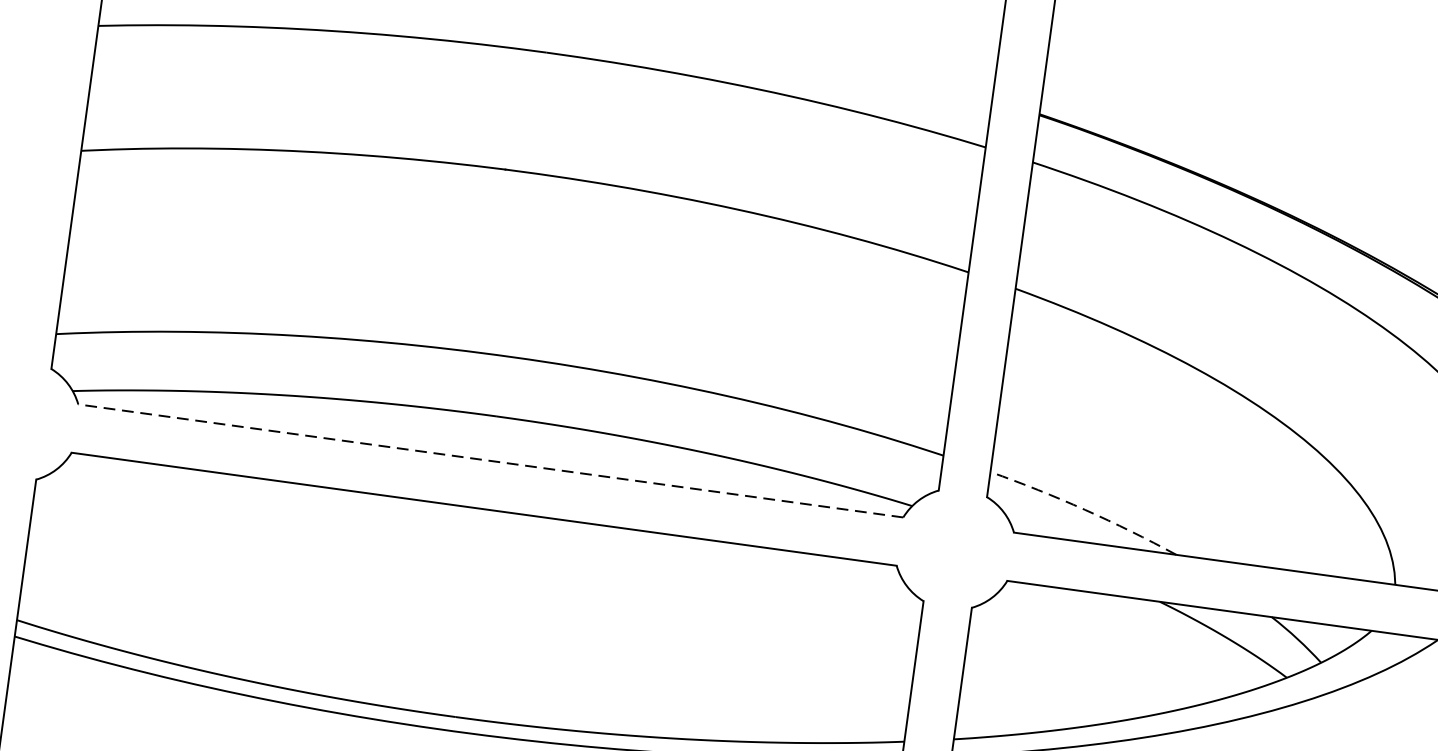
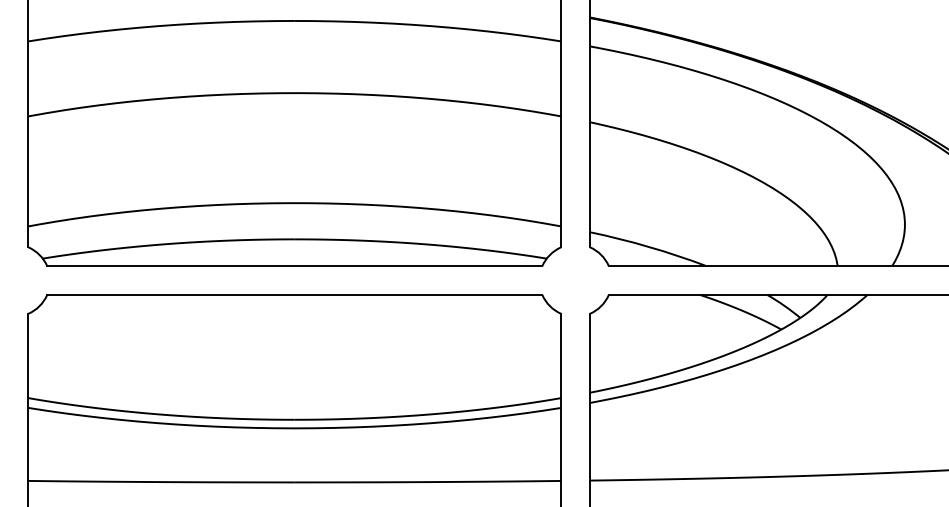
line: (490, 461) -> (294, 266), dashed -> solid
arc: (1084, 509) -> (648, 246), dashed -> solid

